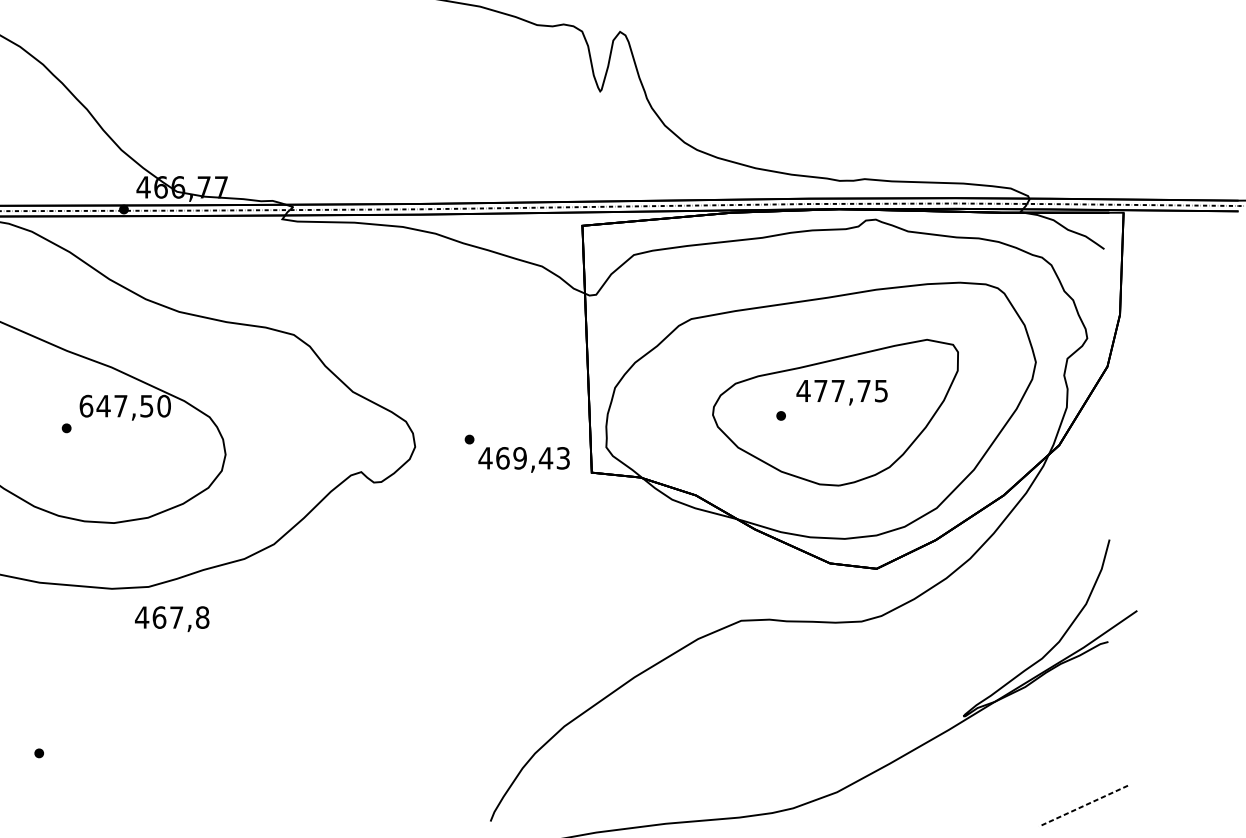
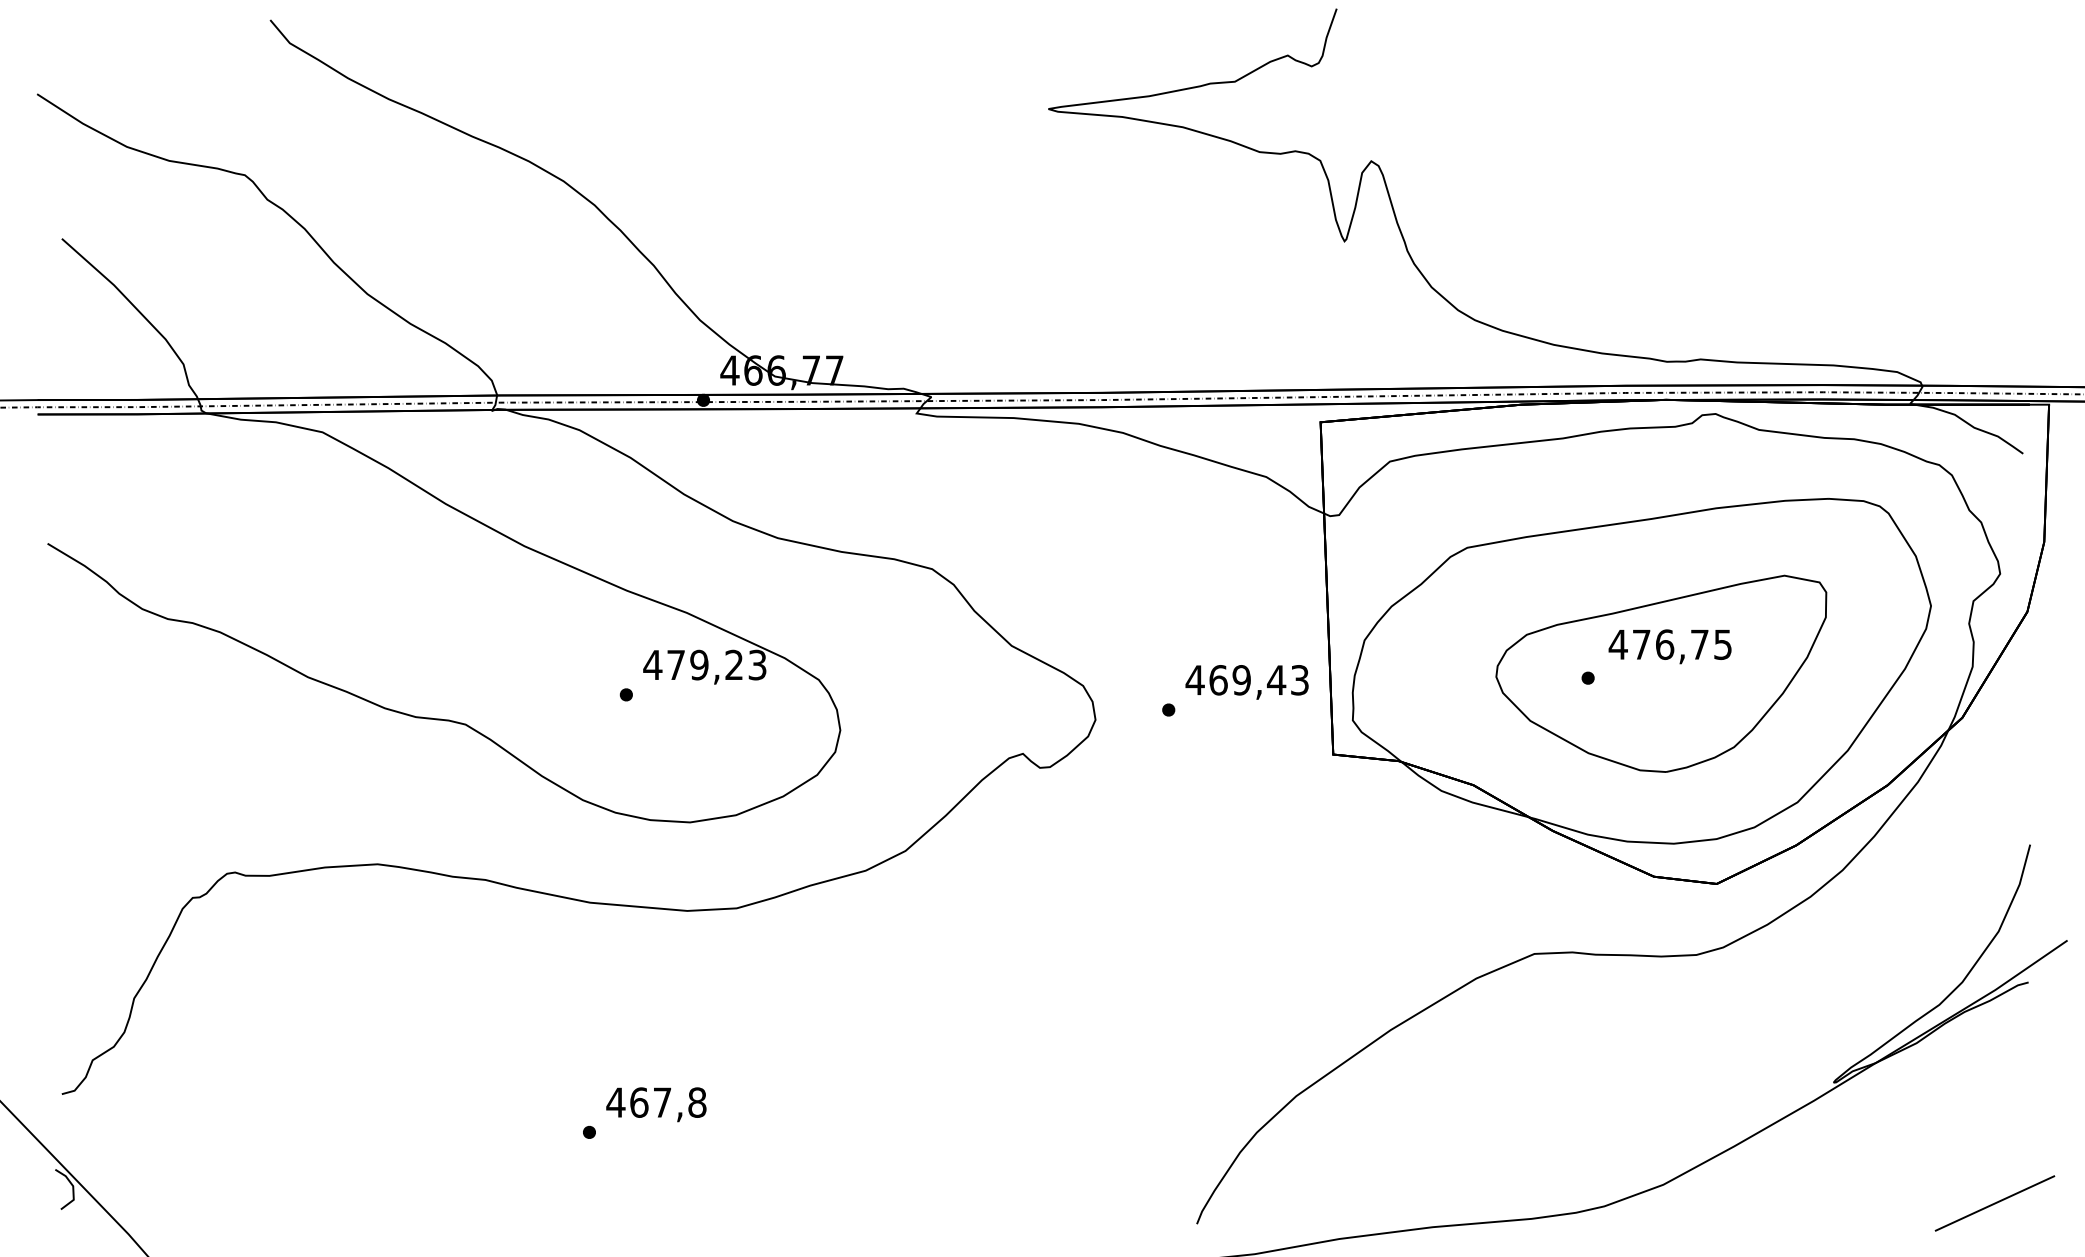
text: (838, 390) -> (1665, 644), 477,75 -> 476,75
text: (124, 405) -> (704, 664), 647,50 -> 479,23
text: (523, 459) -> (1246, 682), moved
text: (172, 618) -> (656, 1104), moved
line: (1083, 806) -> (1994, 1203), dashed -> solid

